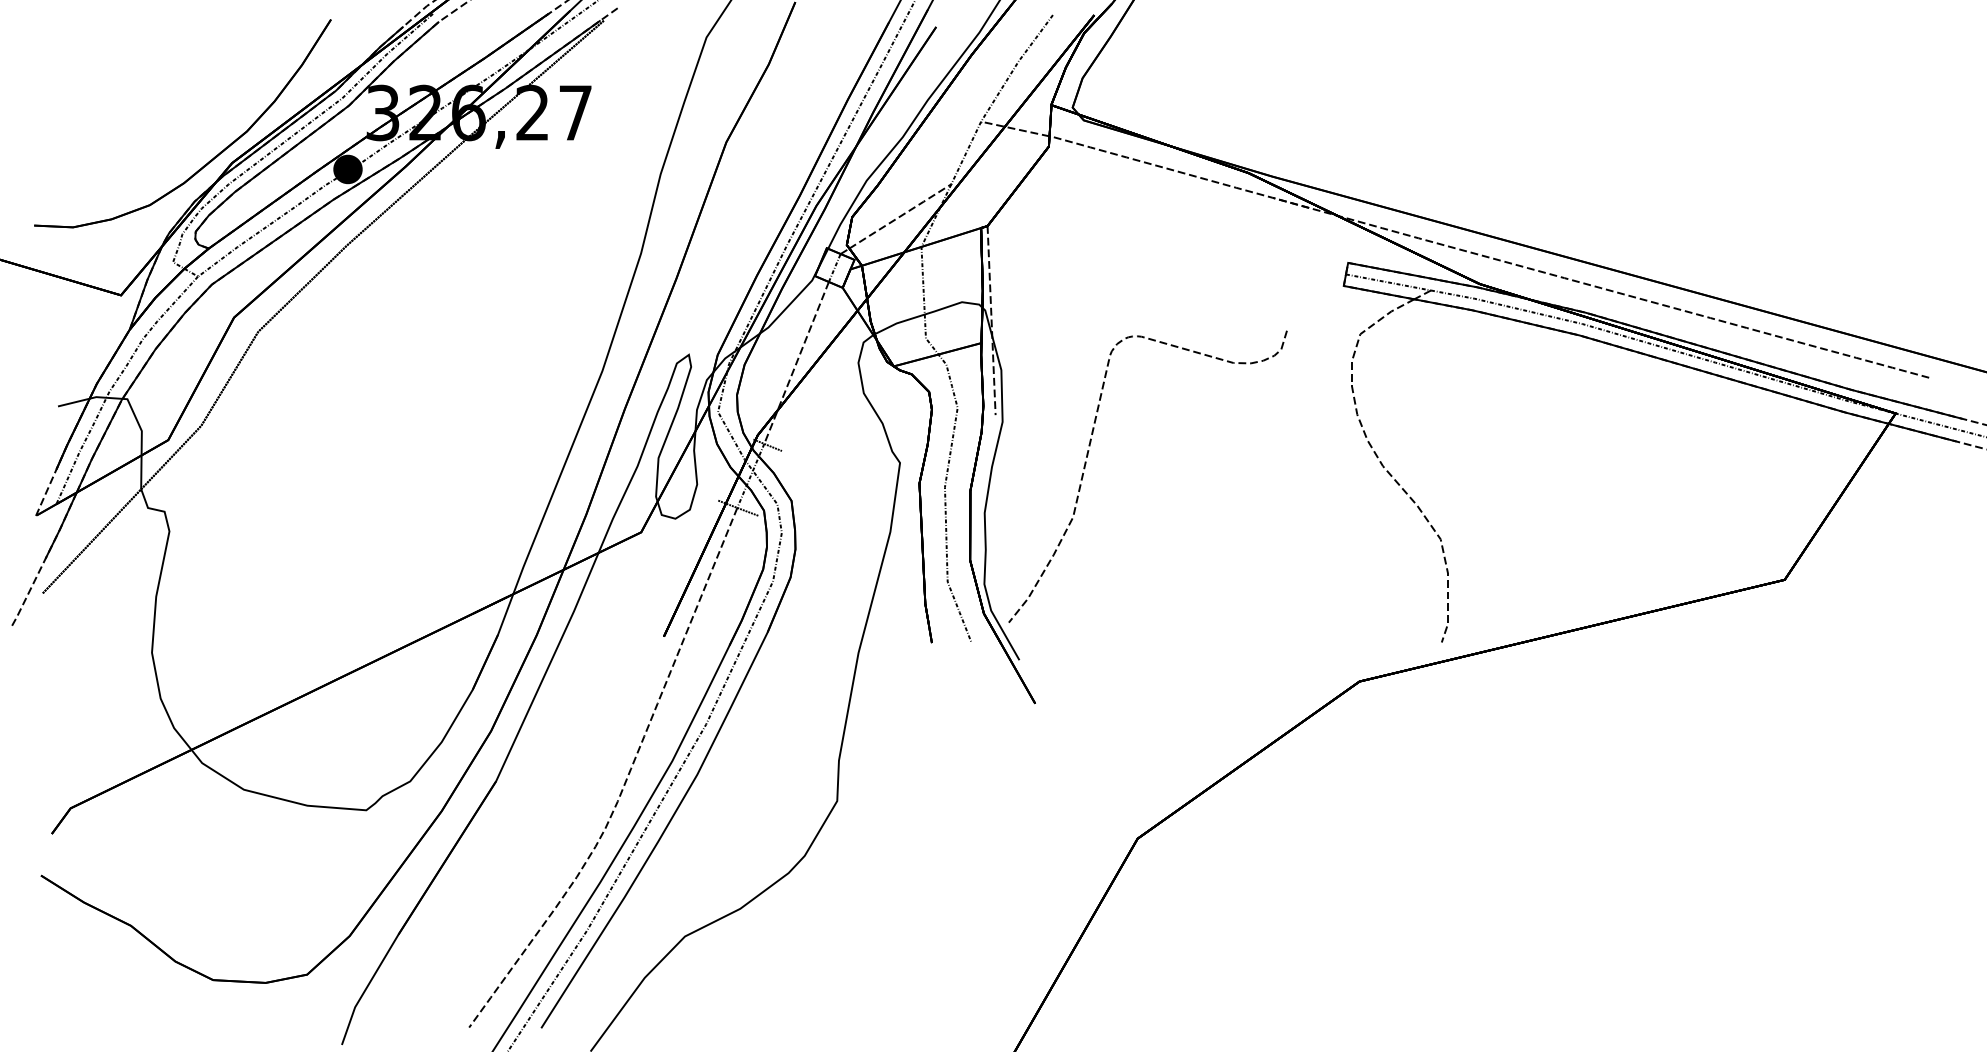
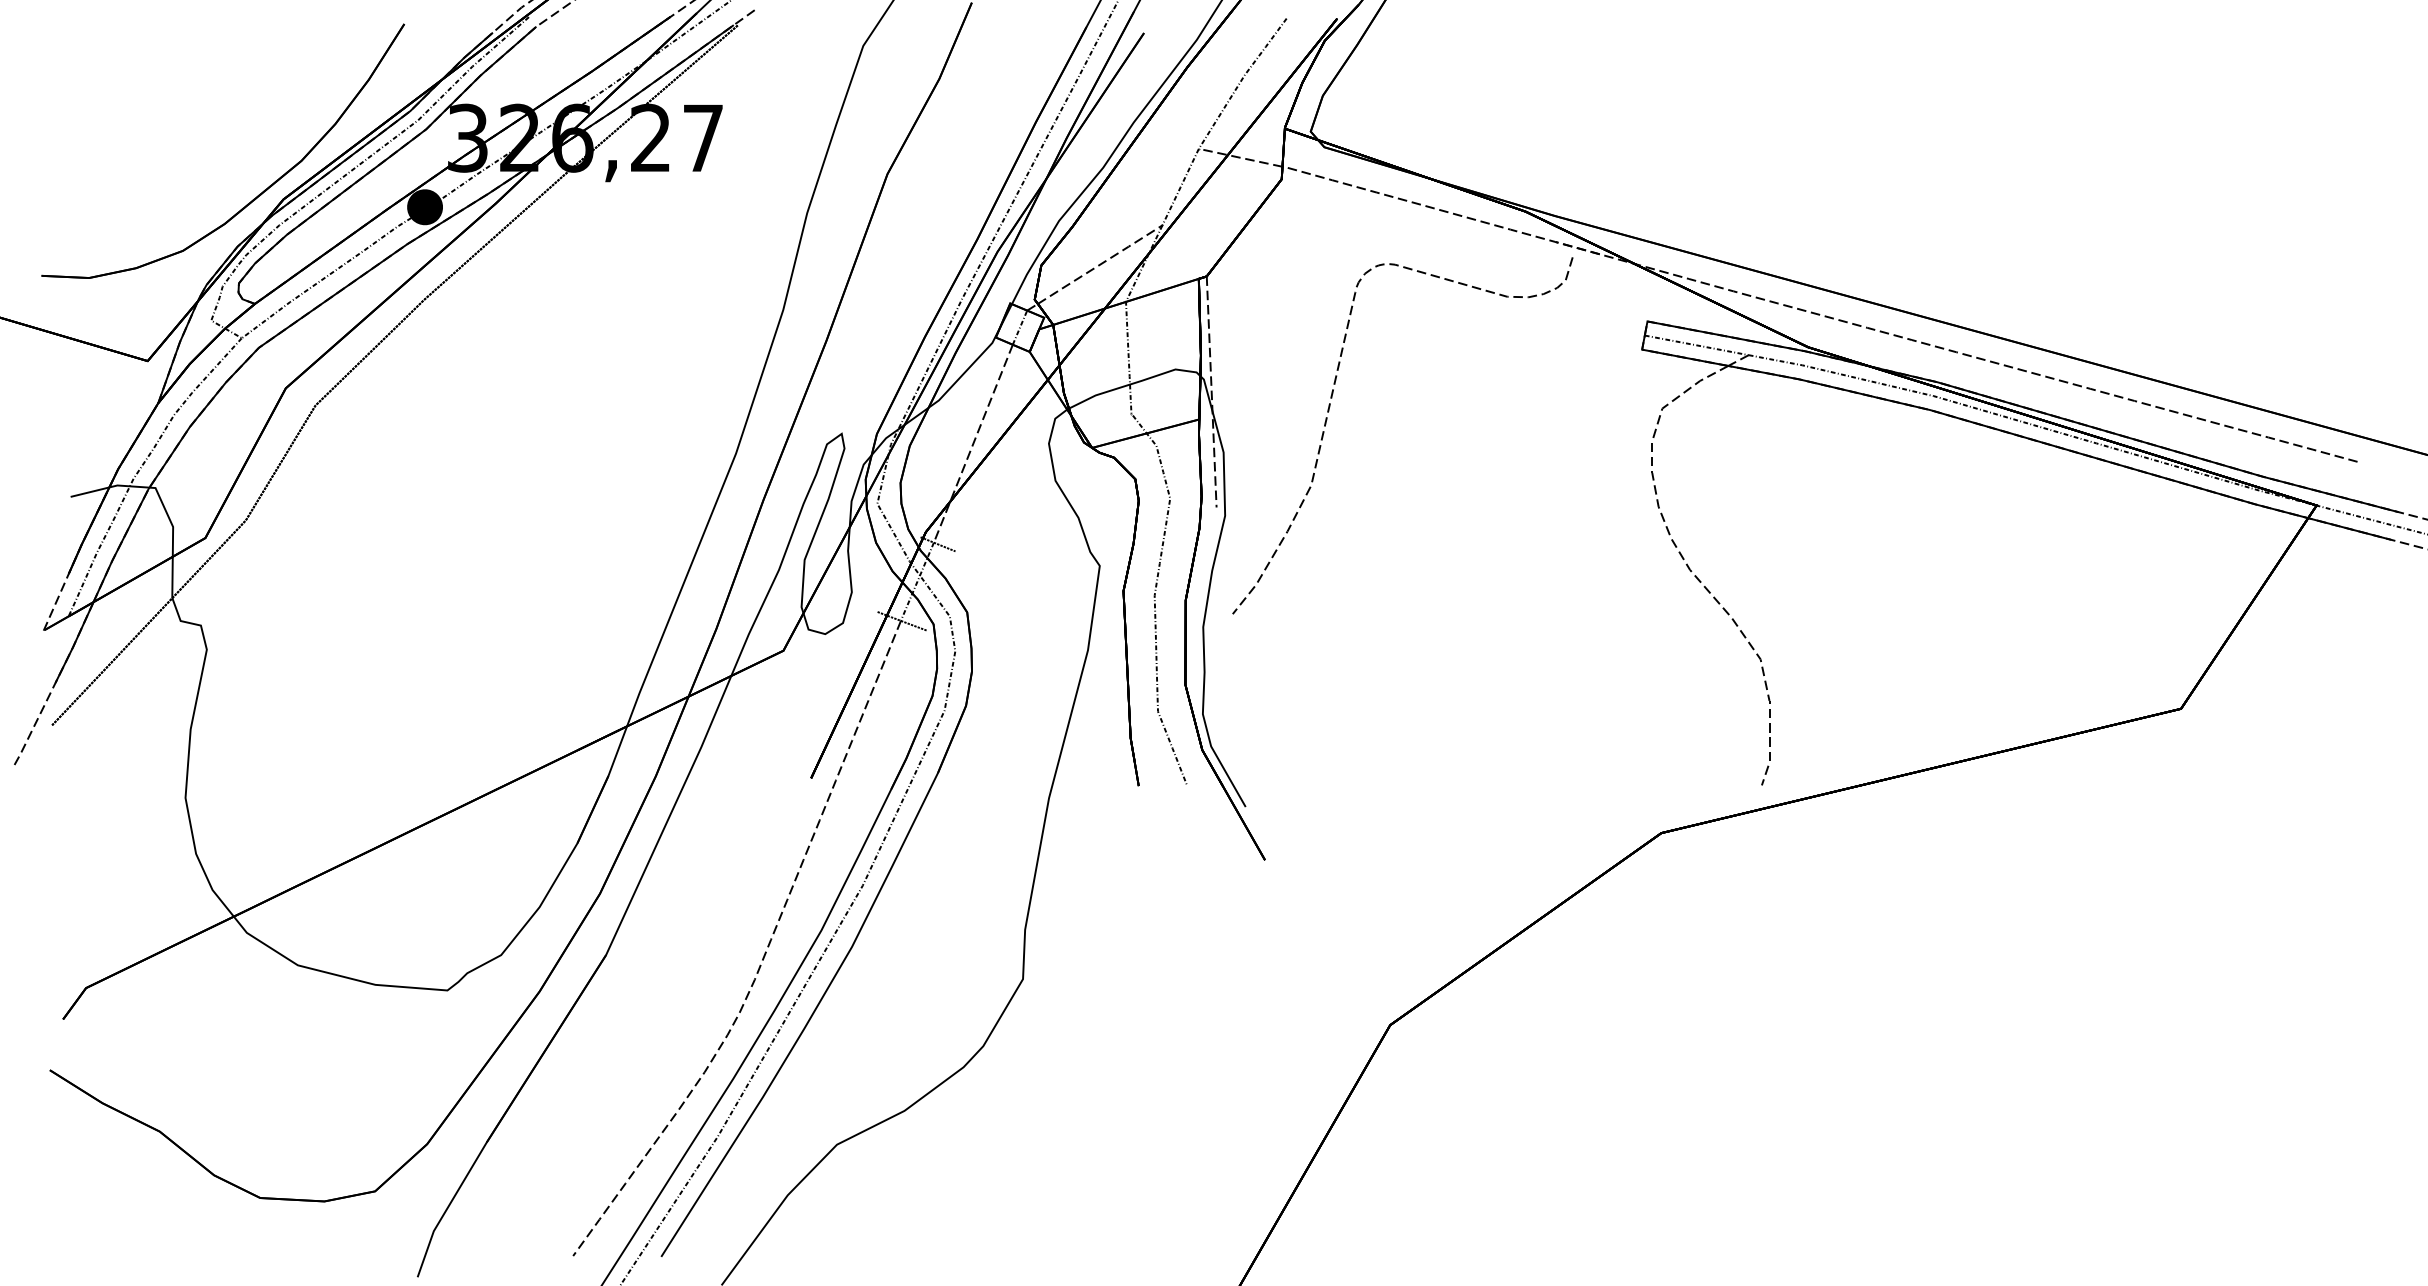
curve: (1086, 464) -> (1327, 420), moved

